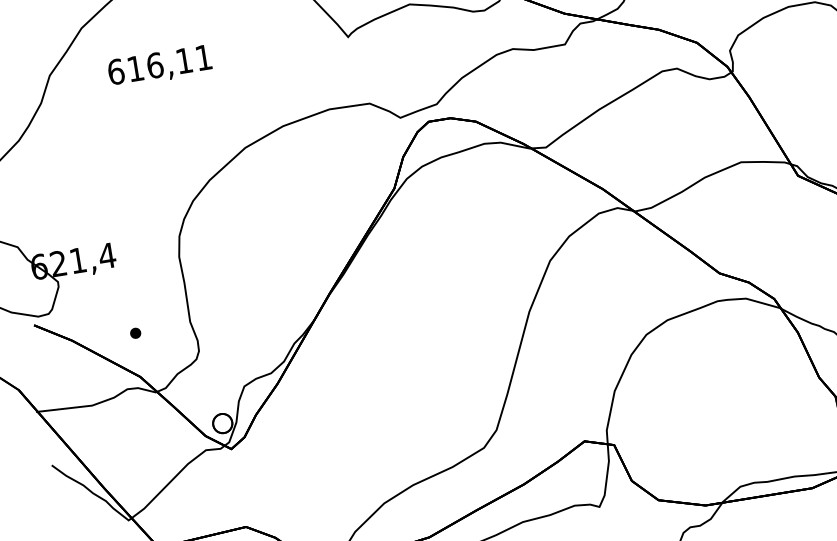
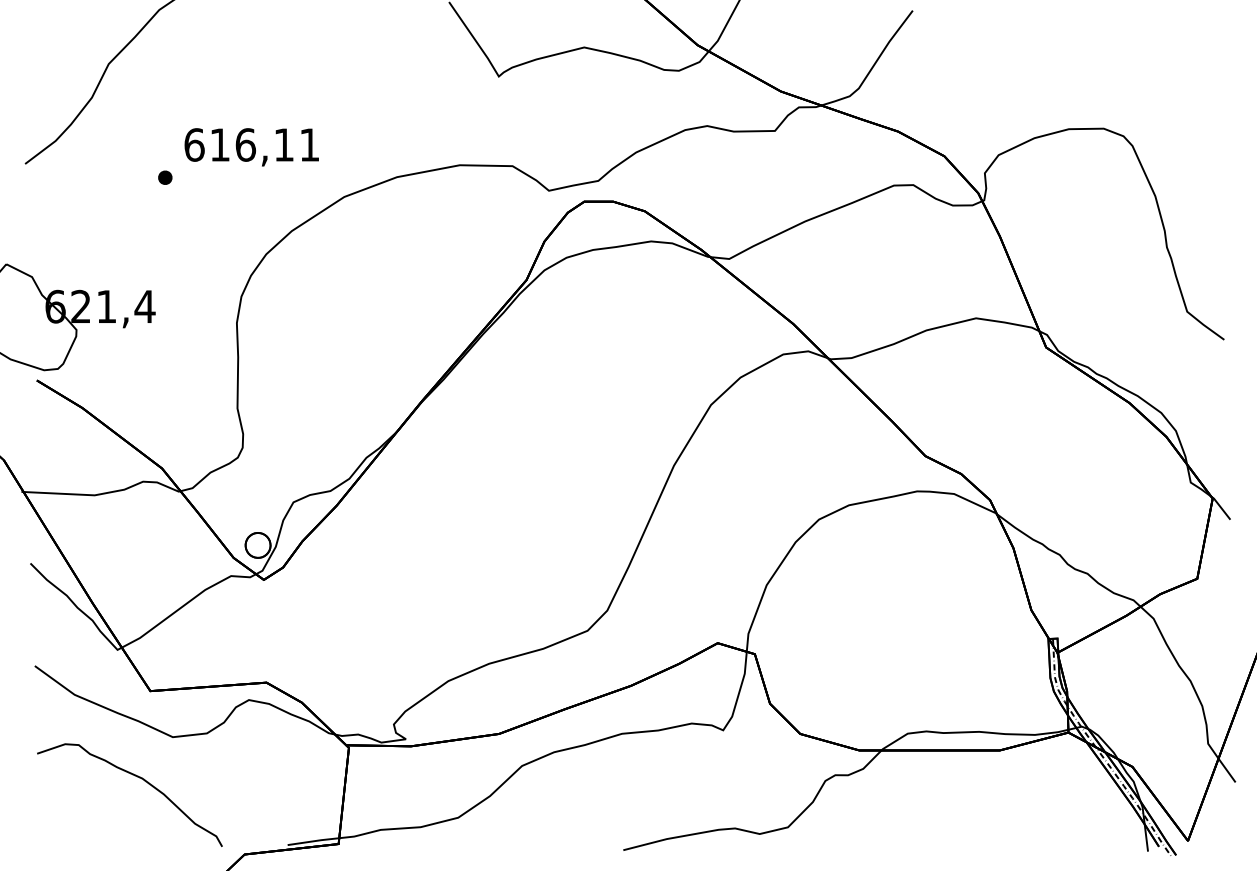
text: (159, 66) -> (251, 147), moved
part: (135, 333) -> (165, 177), moved

